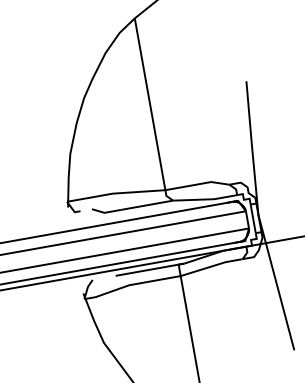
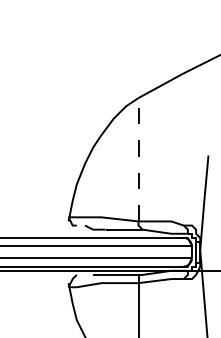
line: (150, 103) -> (138, 159), solid -> dashed

